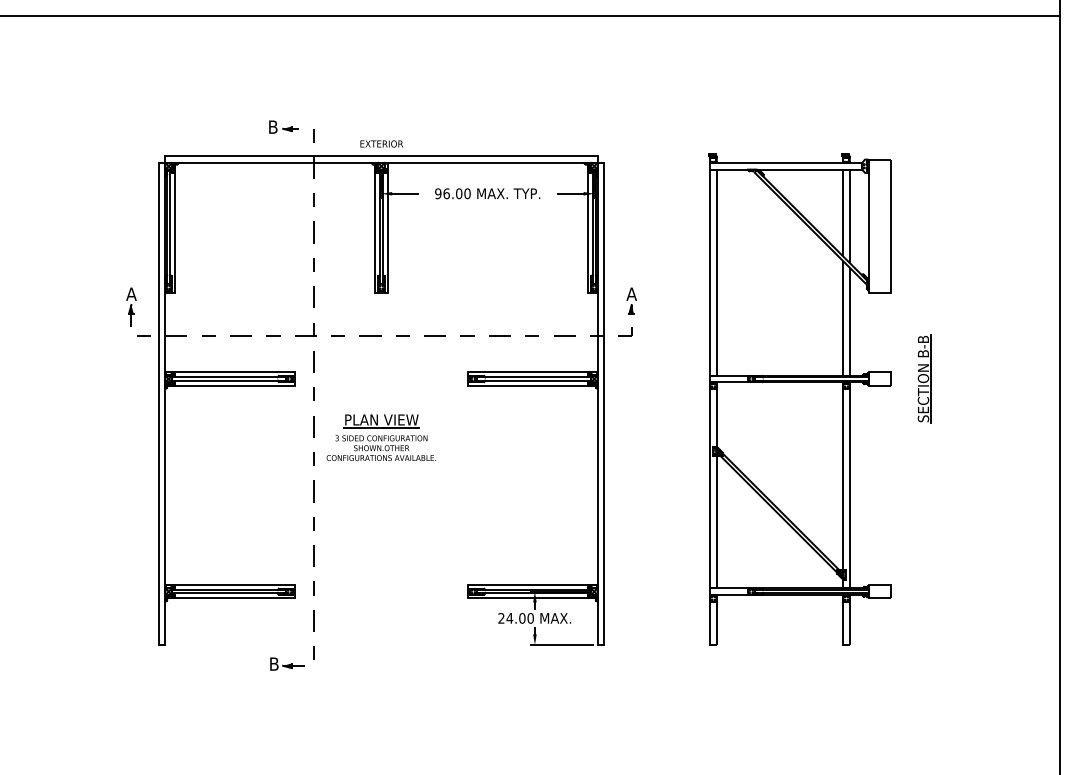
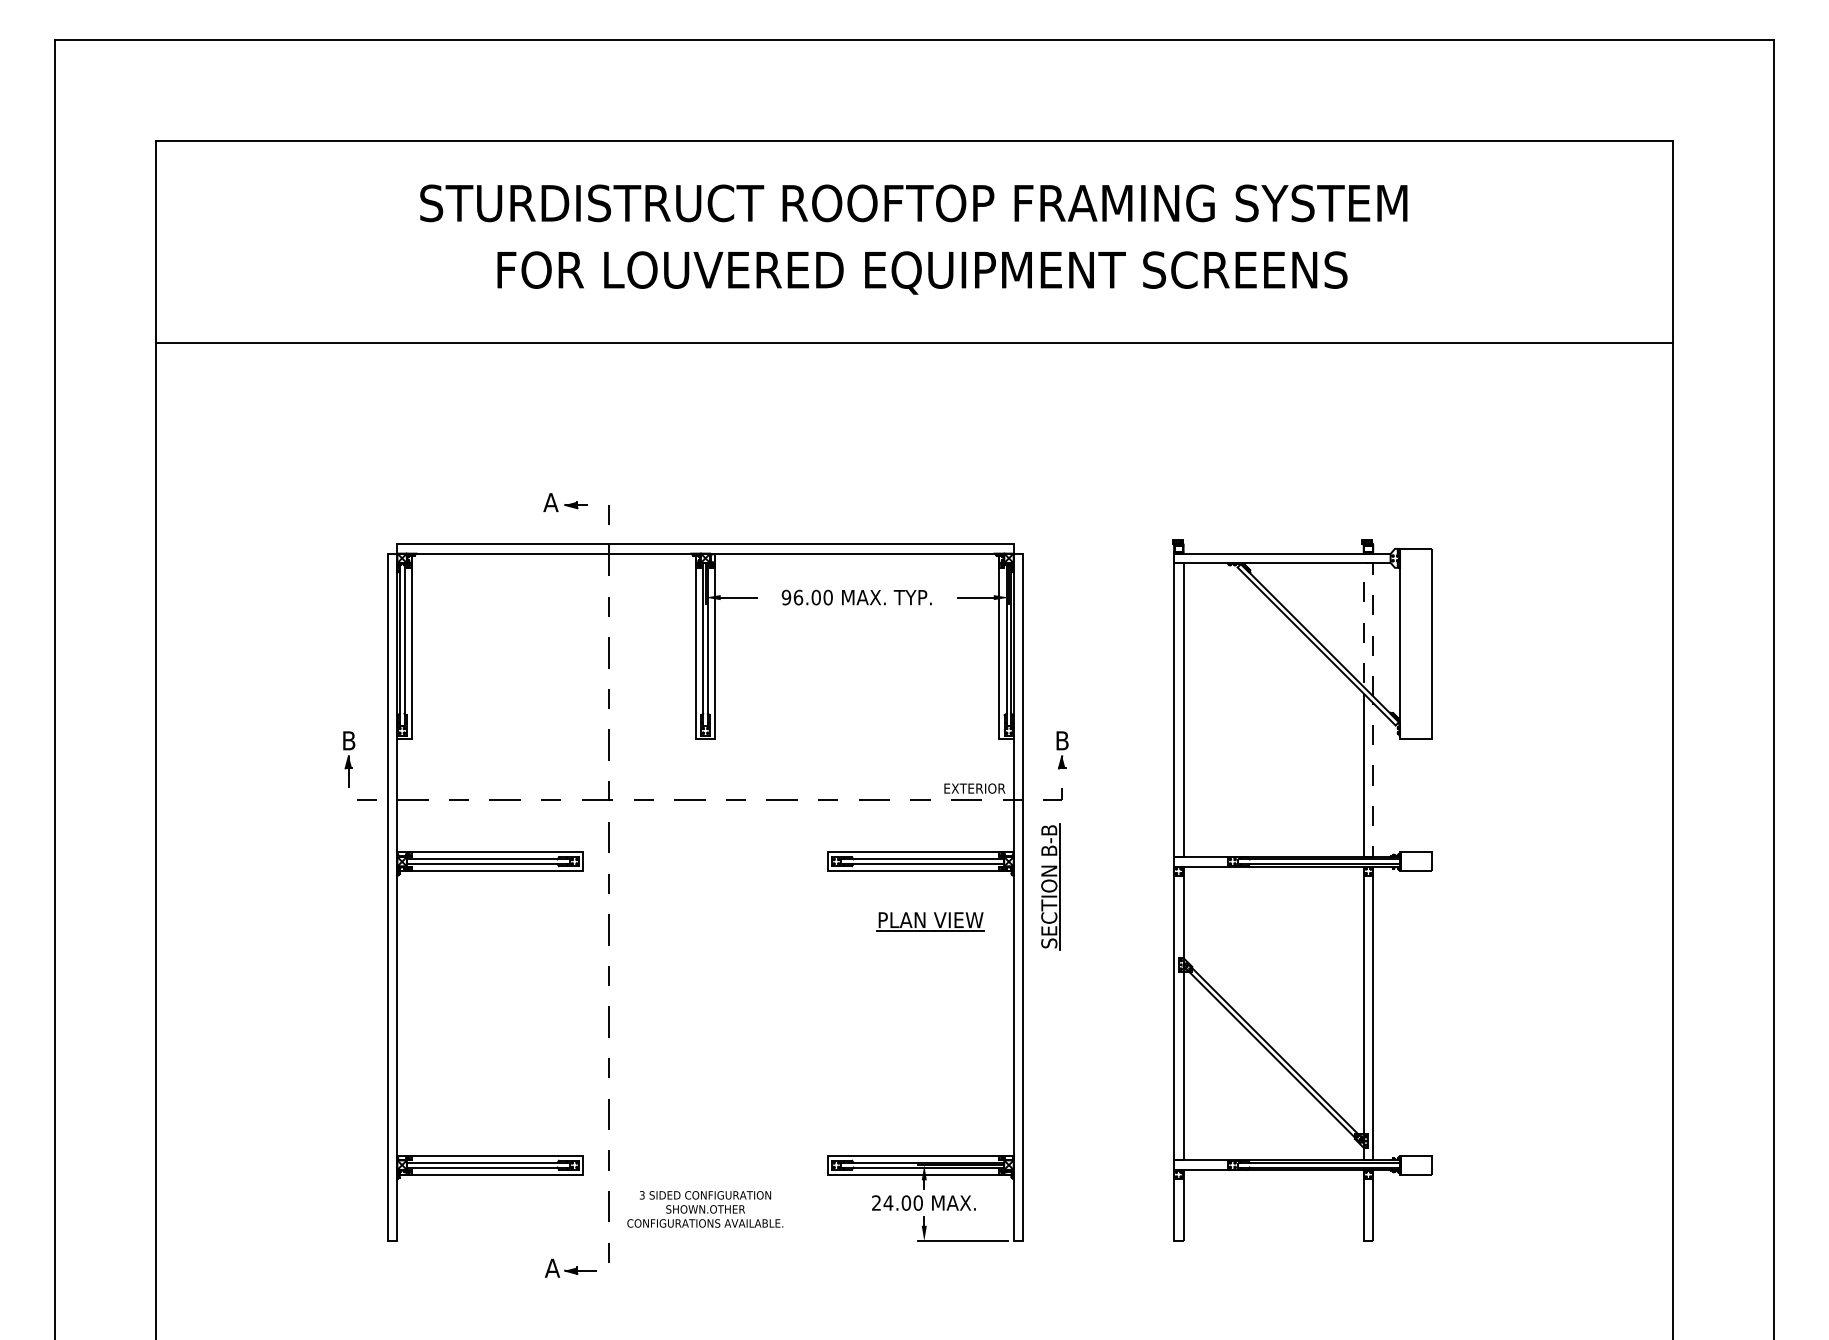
text: (272, 127) -> (550, 502), B -> A
text: (381, 143) -> (974, 788), moved
line: (849, 169) -> (1373, 563), solid -> dashed
text: (131, 293) -> (348, 740), A -> B
text: (631, 293) -> (1061, 740), A -> B
line: (849, 325) -> (1373, 785), solid -> dashed
part: (924, 378) -> (1050, 886), moved
part: (381, 420) -> (930, 921), moved
text: (381, 448) -> (705, 1209), moved
text: (274, 663) -> (552, 1267), B -> A

